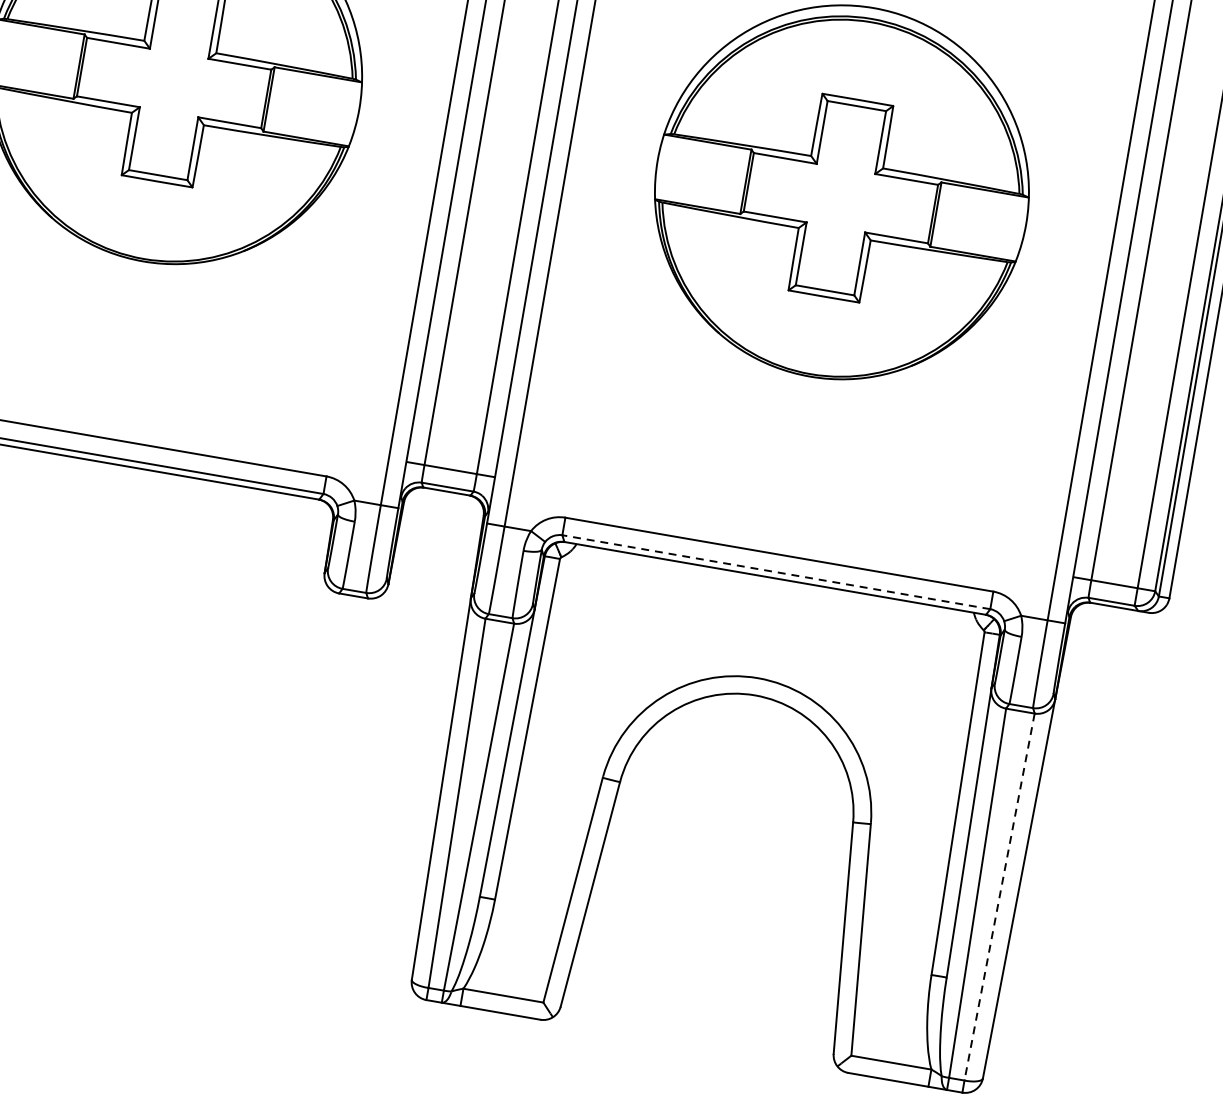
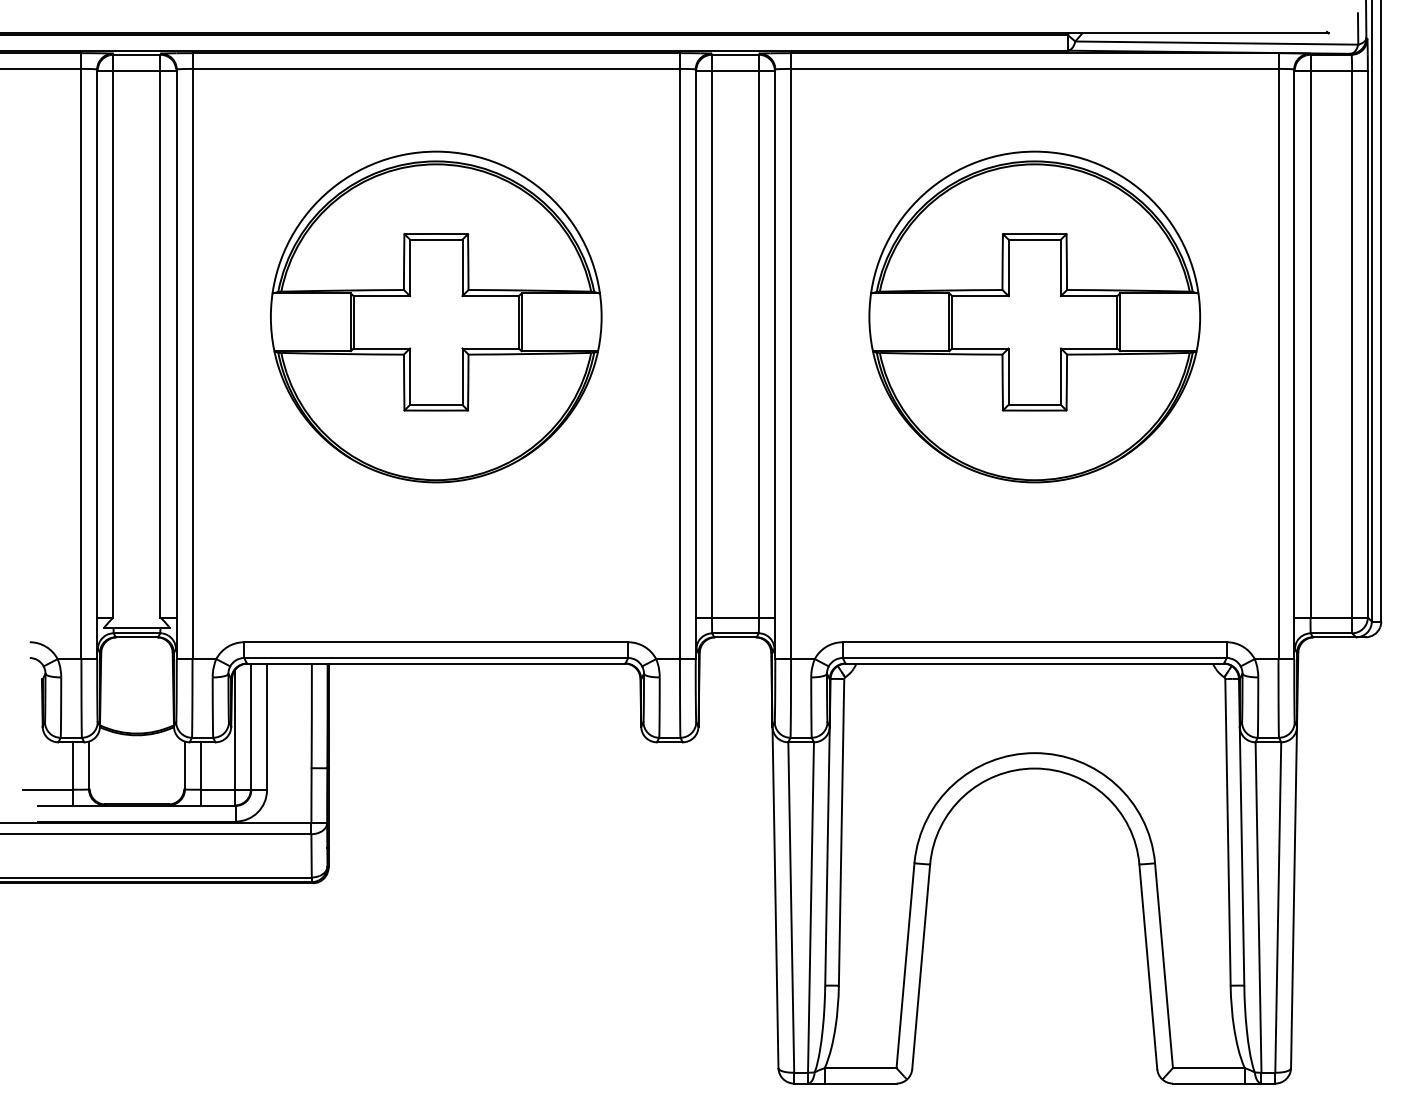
line: (776, 571) -> (1034, 657), dashed -> solid
line: (999, 898) -> (1278, 908), dashed -> solid

